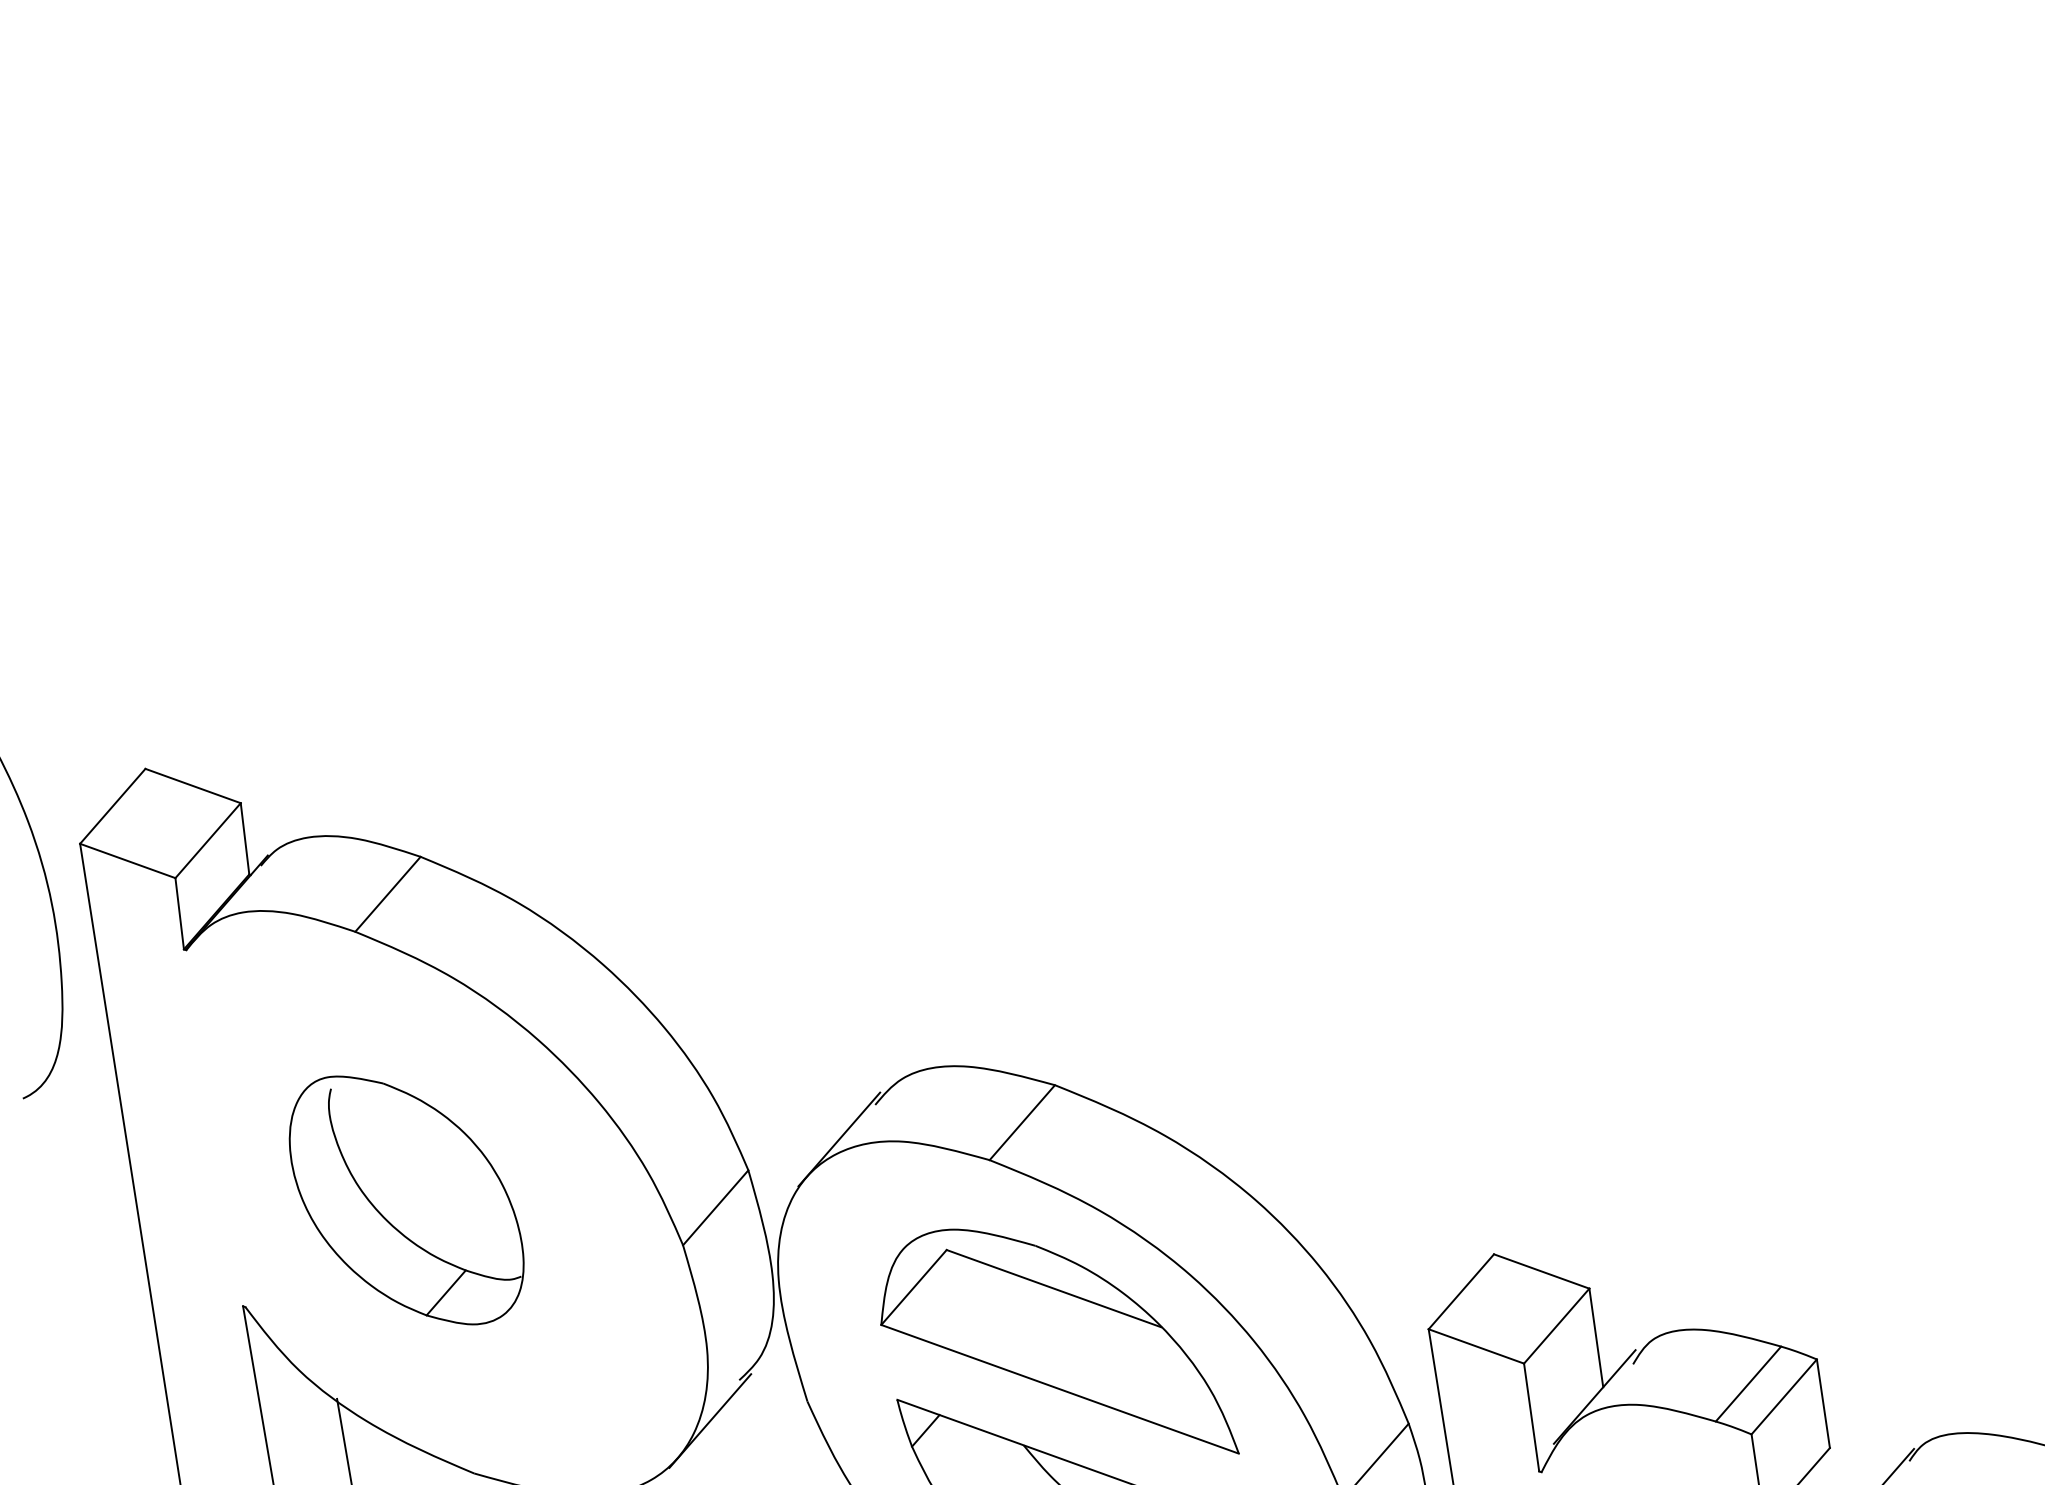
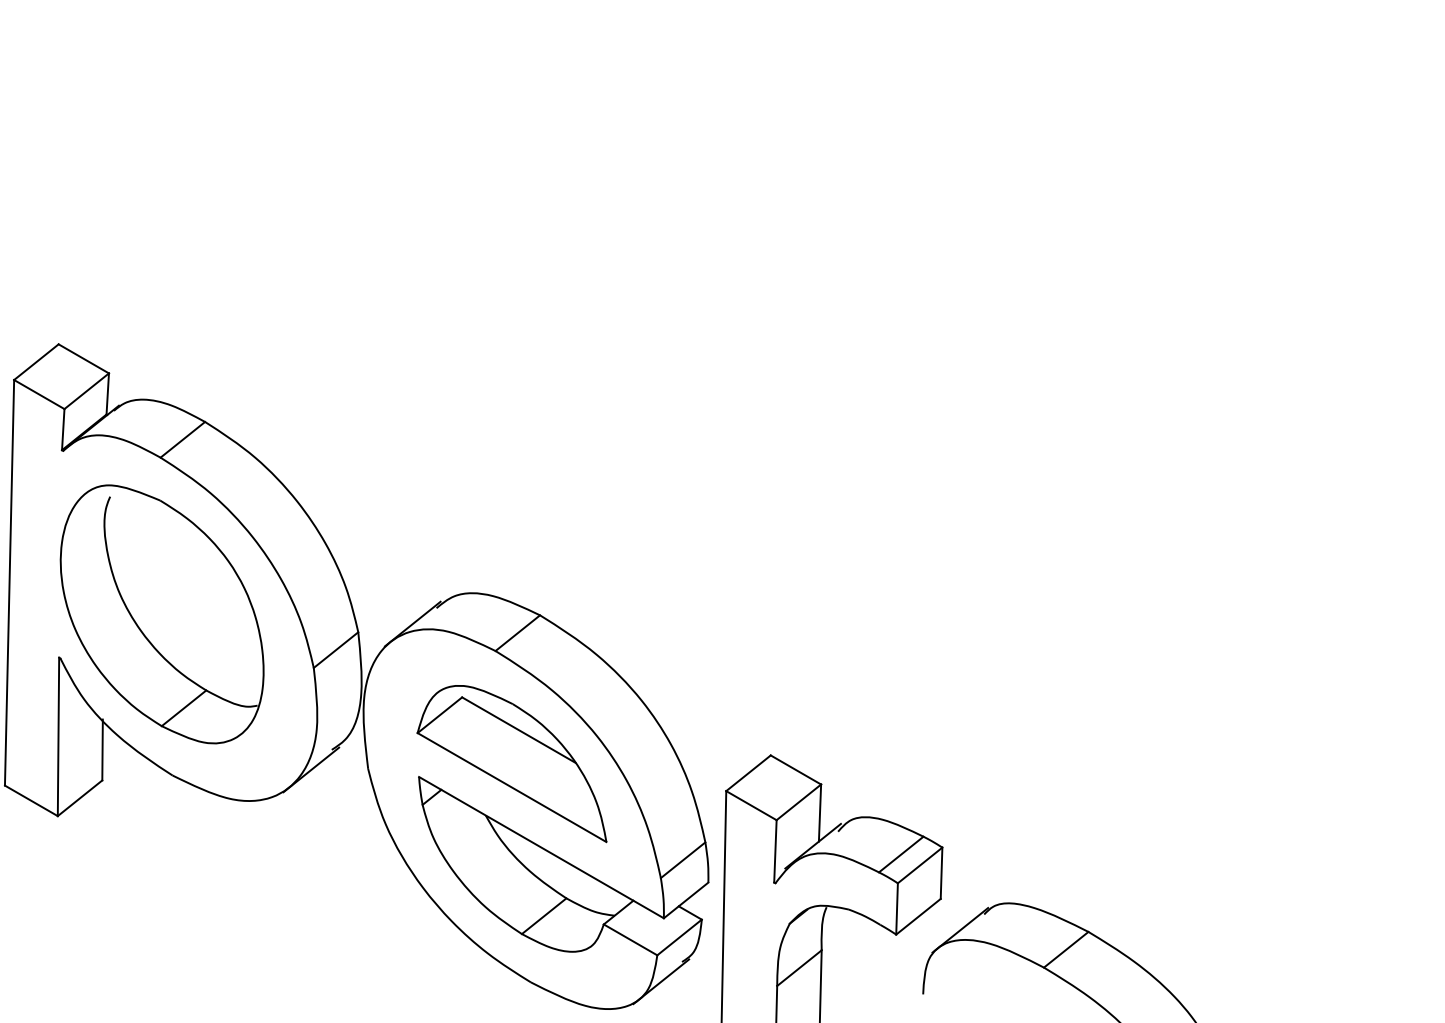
part: (405, 1200) -> (161, 614), size x1.67

